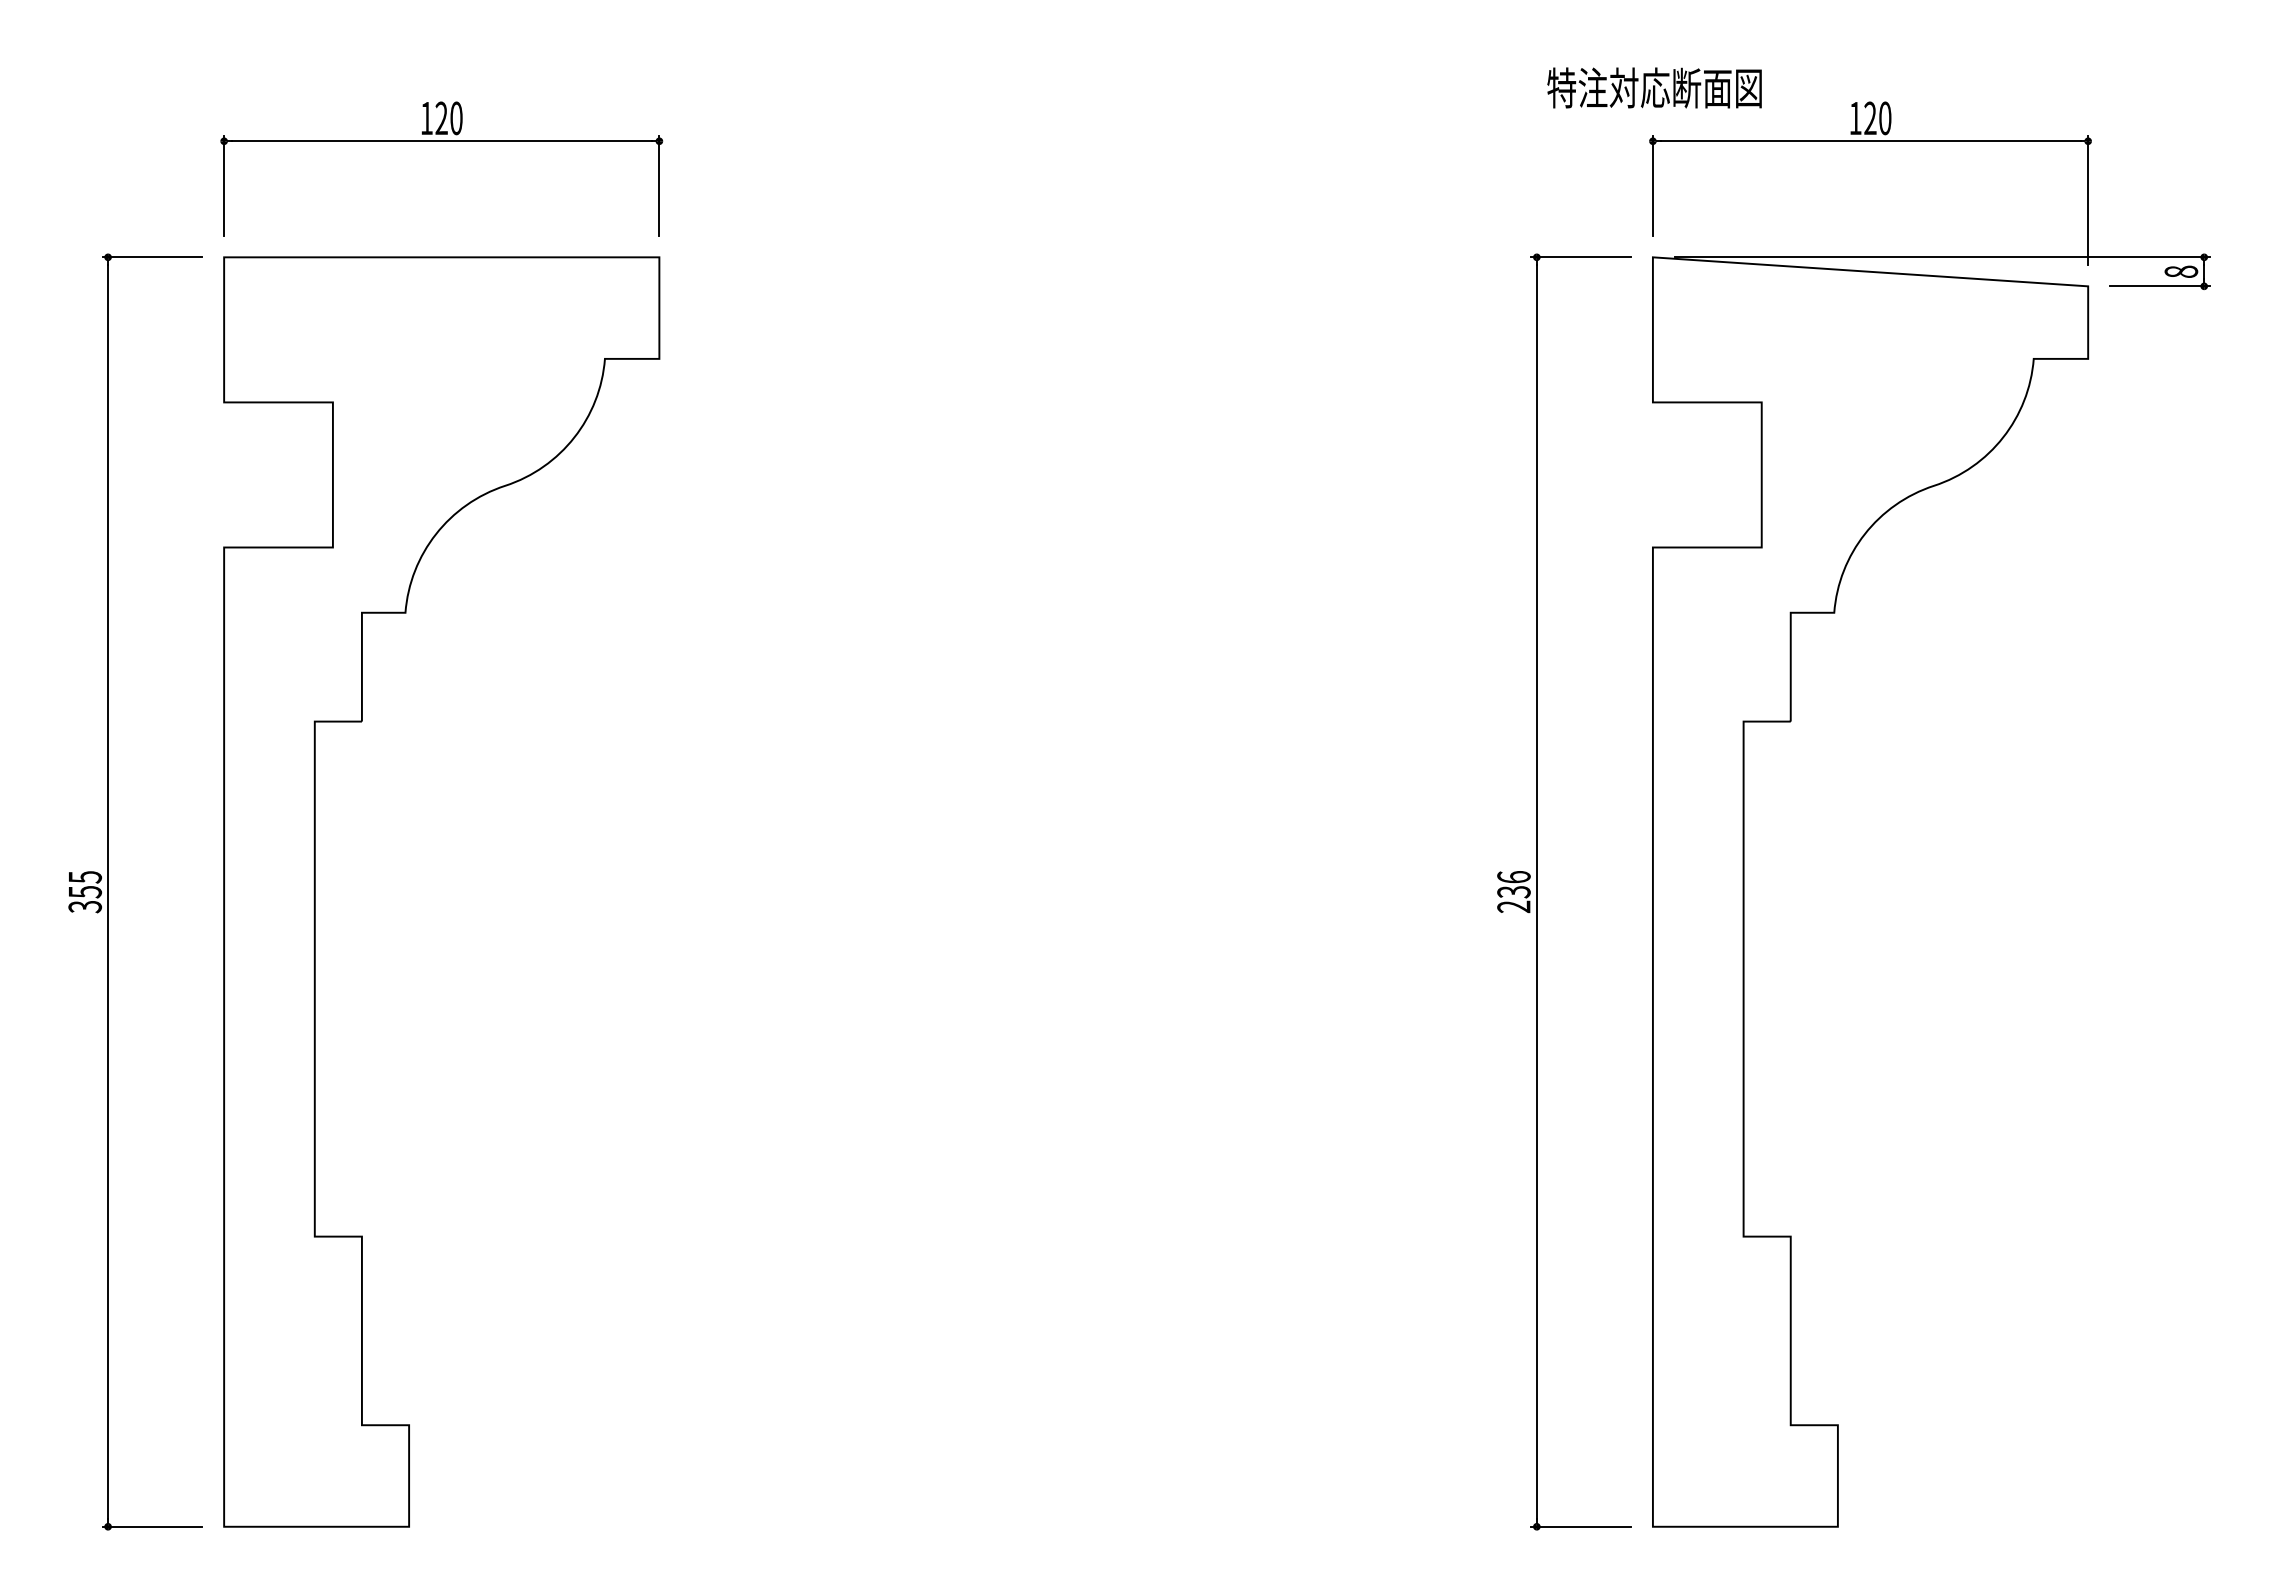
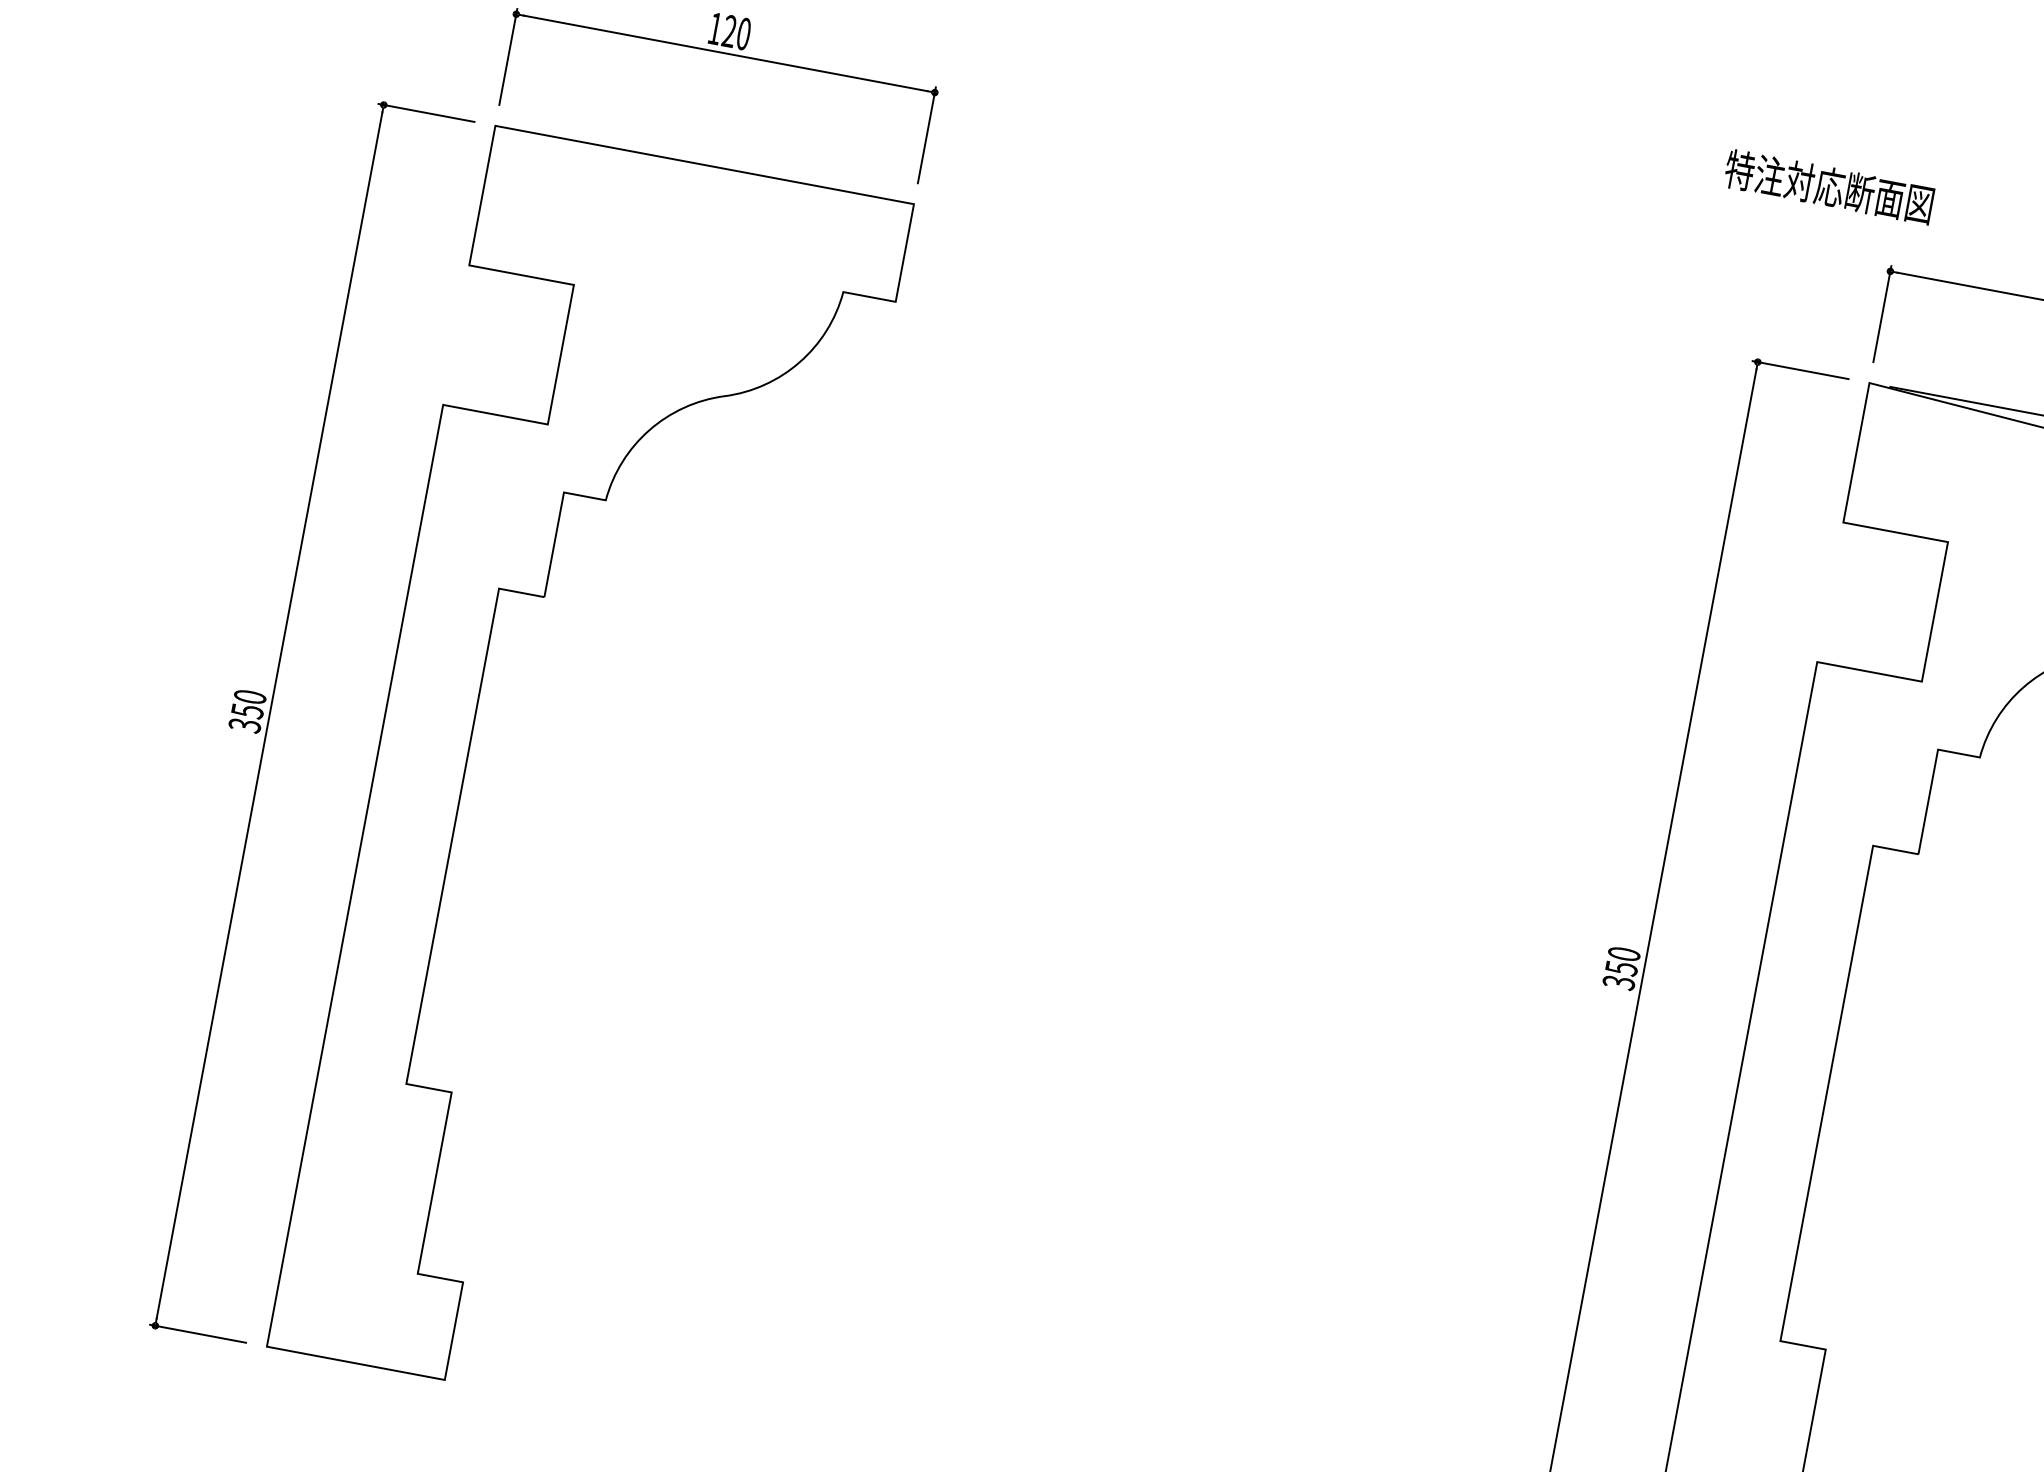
text: (1654, 87) -> (1829, 186), moved
text: (84, 877) -> (249, 697), 355 -> 350
text: (1513, 892) -> (1621, 968), 236 -> 350

